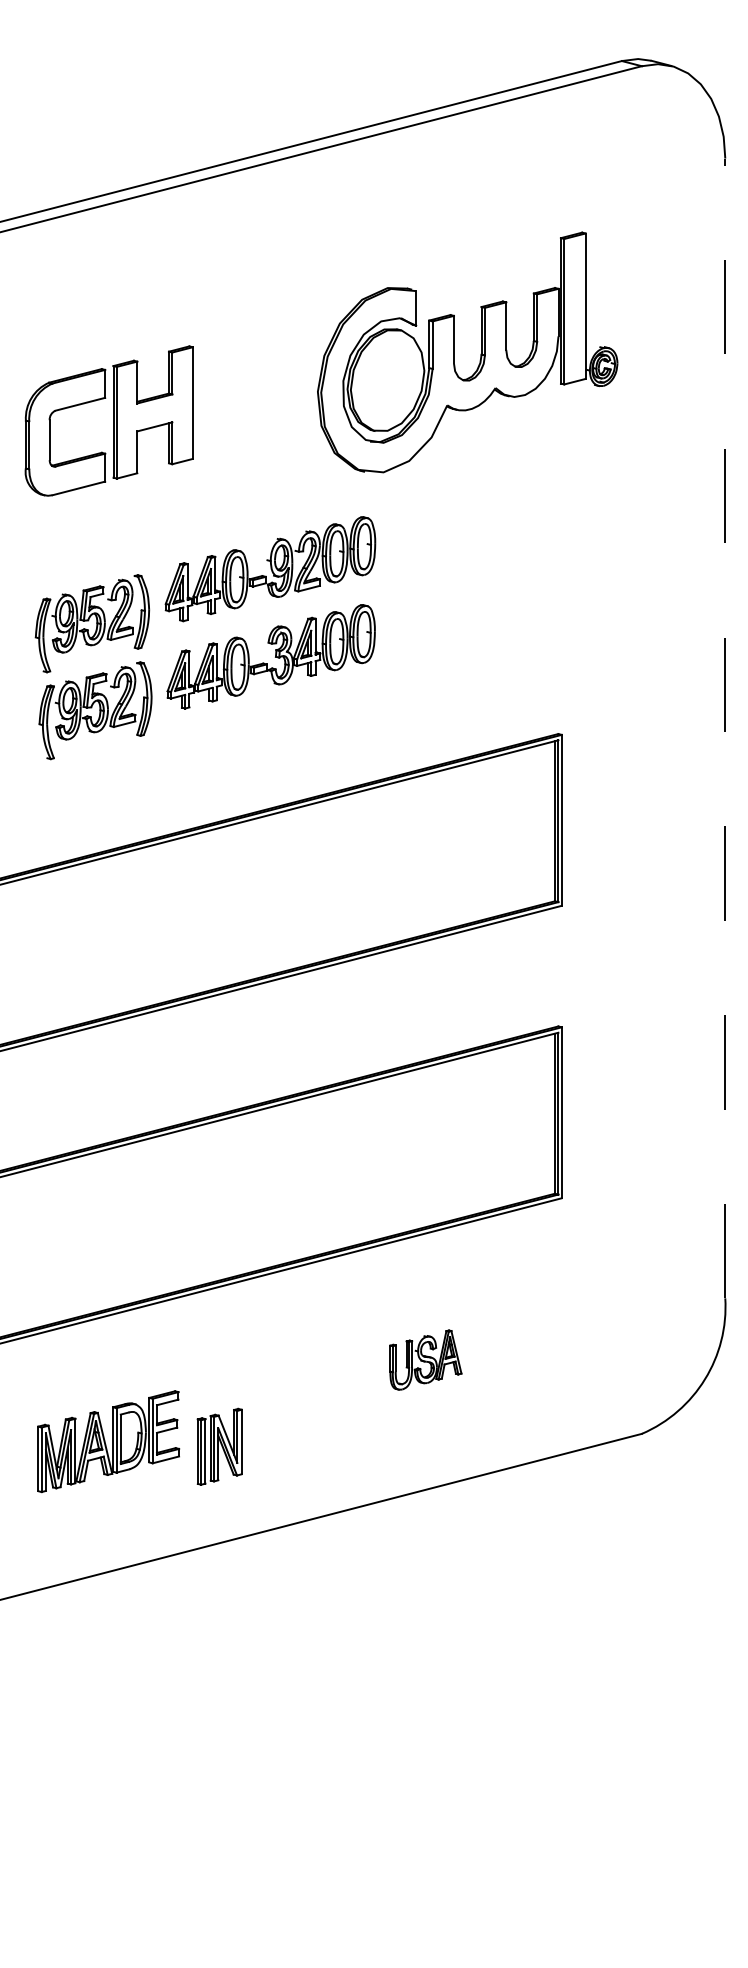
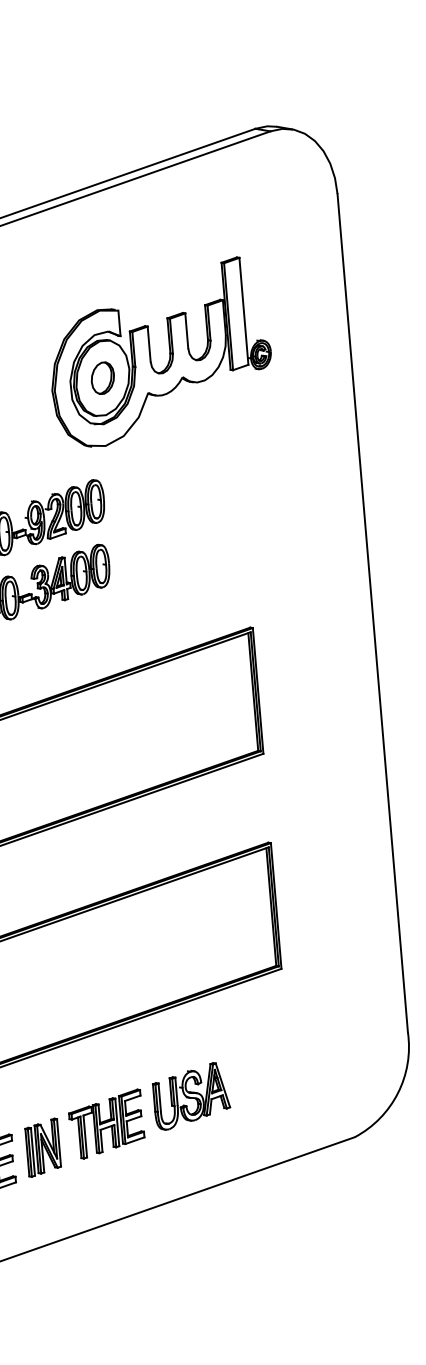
part: (387, 380) -> (102, 378), added
line: (725, 728) -> (372, 613), dashed -> solid
part: (425, 1359) -> (191, 1095), size x1.43
part: (307, 1388) -> (106, 1124), added
part: (219, 1446) -> (43, 1147), moved

